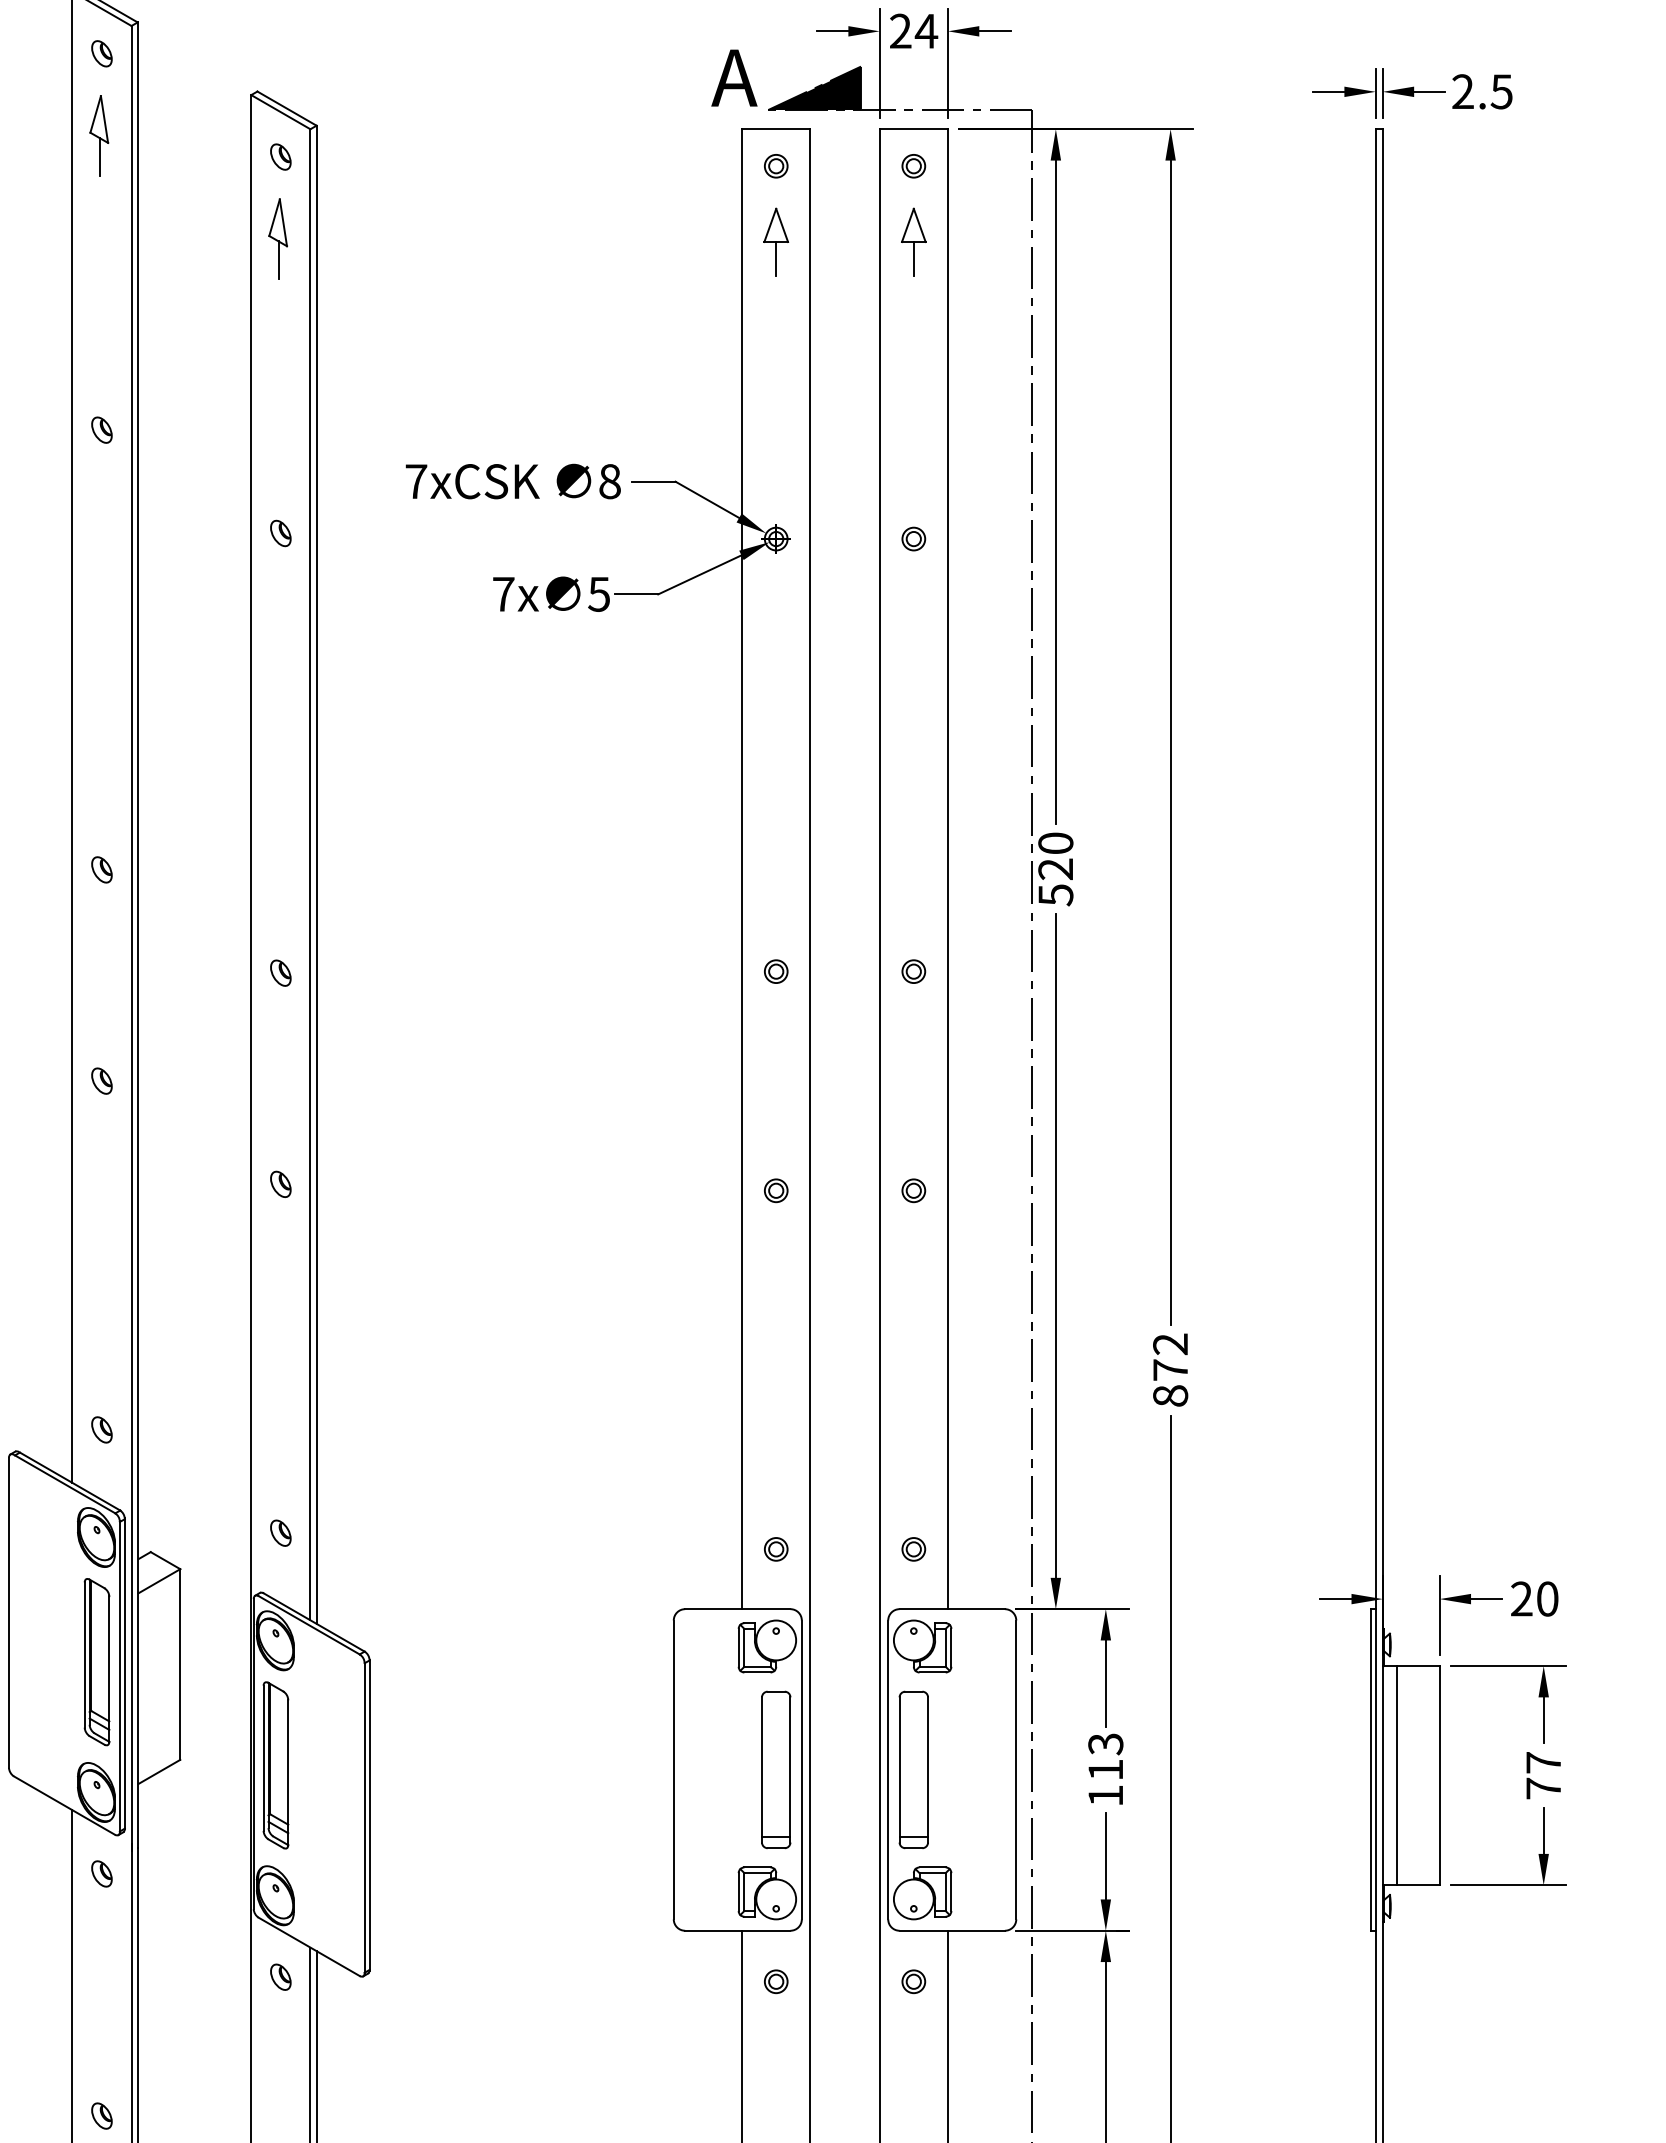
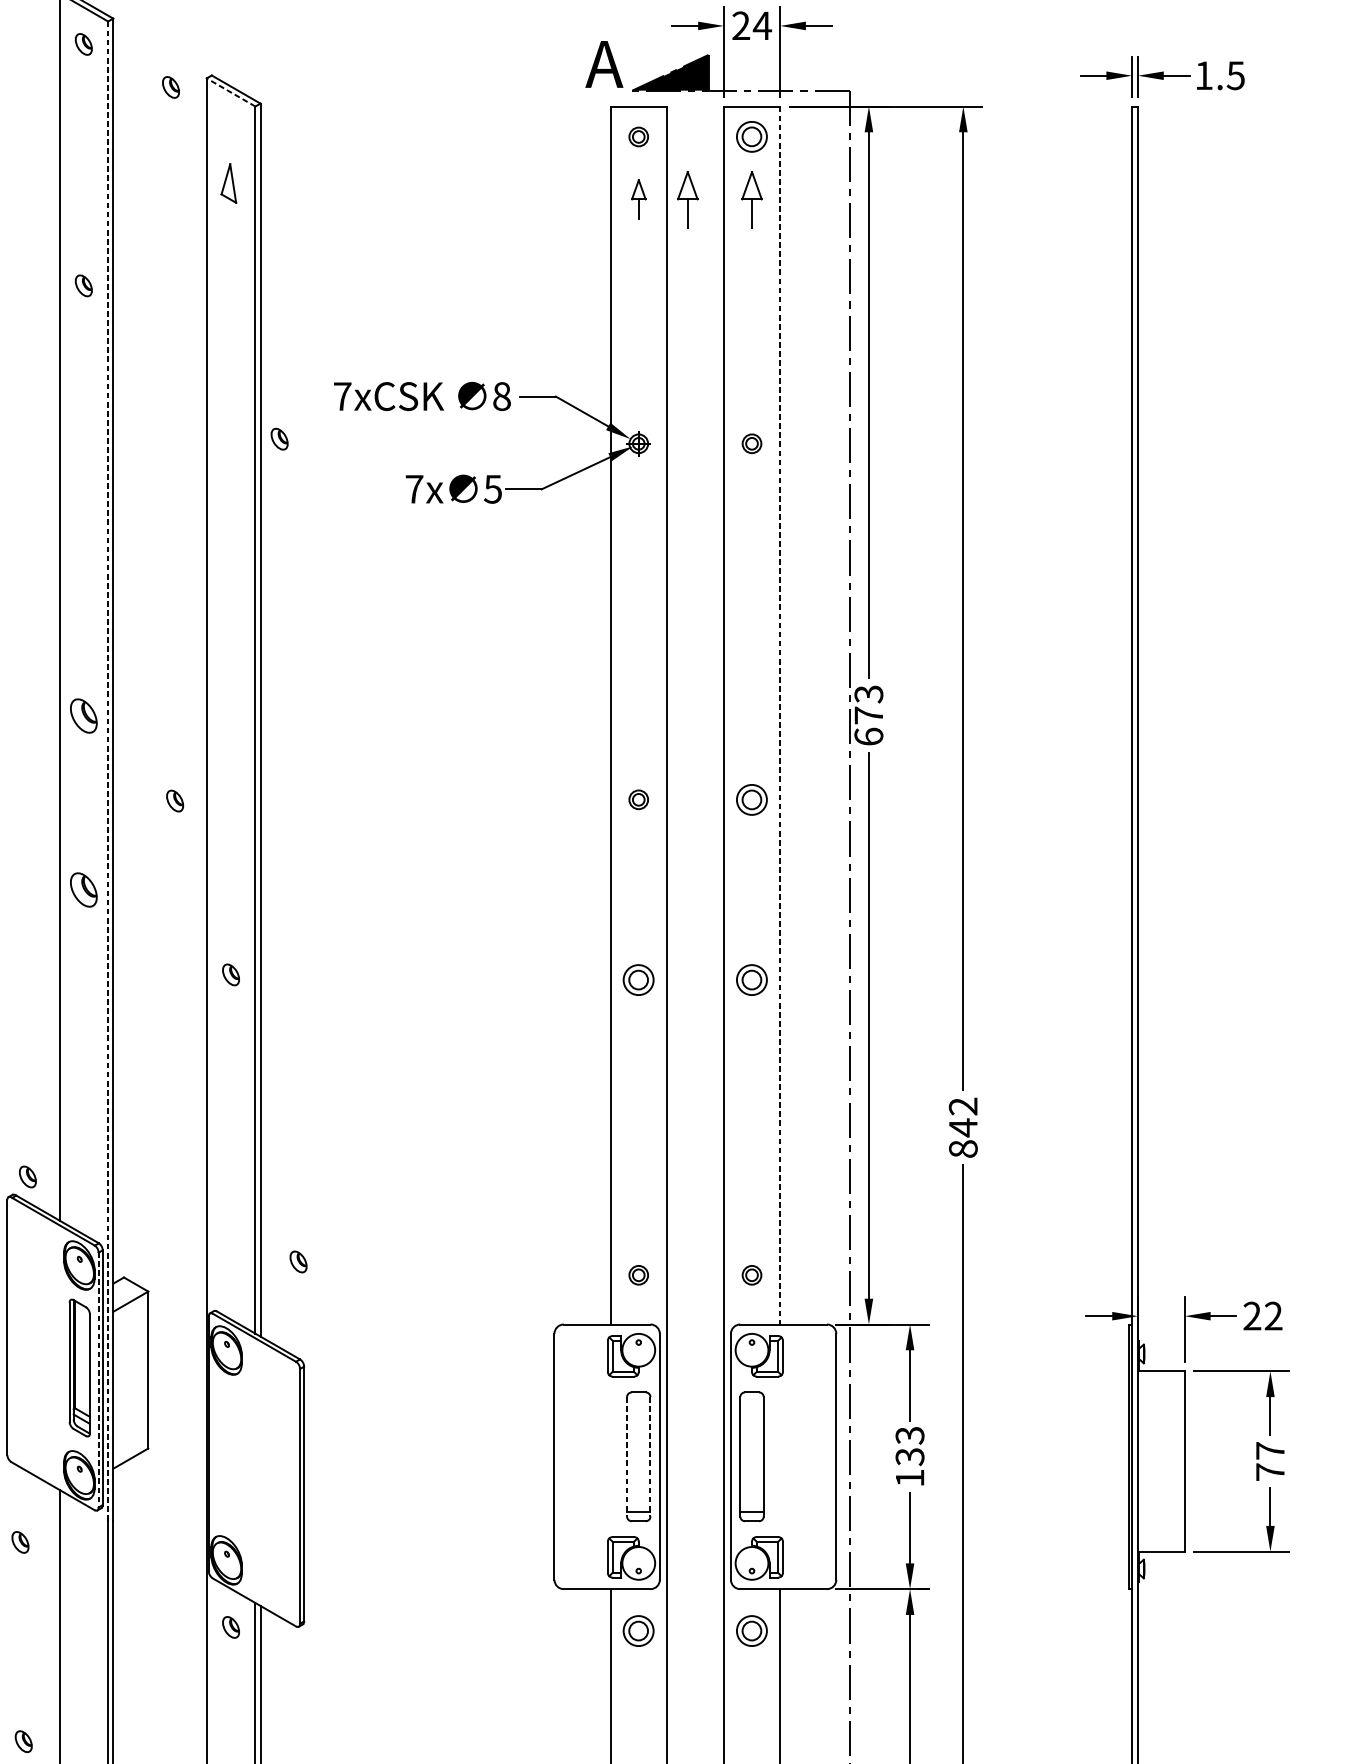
text: (1462, 91) -> (1203, 75), 2.5 -> 1.5
line: (280, 111) -> (230, 91), solid -> dashed
part: (99, 135) -> (81, 111), removed
part: (280, 156) -> (170, 86), moved
part: (913, 166) -> (751, 137), size x1.6
part: (776, 241) -> (639, 198), size x0.7
part: (835, 241) -> (687, 198), added
line: (278, 259) -> (229, 213), removed
part: (101, 429) -> (83, 285), moved
part: (280, 533) -> (279, 439), moved
part: (101, 869) -> (83, 715), size x1.6
line: (947, 869) -> (779, 715), solid -> dashed
text: (1055, 869) -> (868, 715), 520 -> 673
line: (131, 938) -> (108, 772), solid -> dashed
part: (913, 971) -> (751, 799), size x1.6
part: (280, 972) -> (174, 800), moved
part: (101, 1080) -> (83, 889), size x1.6
part: (776, 1190) -> (639, 979), size x1.6
part: (913, 1190) -> (751, 979), size x1.6
text: (1170, 1370) -> (963, 1128), 872 -> 842
part: (101, 1429) -> (27, 1176), moved
part: (280, 1532) -> (298, 1261), moved
text: (1547, 1598) -> (1273, 1315), 20 -> 22
line: (119, 1676) -> (98, 1379), solid -> dashed
part: (275, 1765) -> (226, 1453), removed
line: (762, 1769) -> (627, 1456), solid -> dashed
line: (790, 1769) -> (650, 1456), solid -> dashed
text: (1105, 1770) -> (909, 1457), 113 -> 133
line: (1397, 1775) -> (1150, 1461), removed
part: (101, 1873) -> (20, 1542), moved
part: (776, 1981) -> (639, 1630), size x1.6
part: (913, 1981) -> (751, 1630), size x1.6
part: (101, 2115) -> (23, 1741), moved

